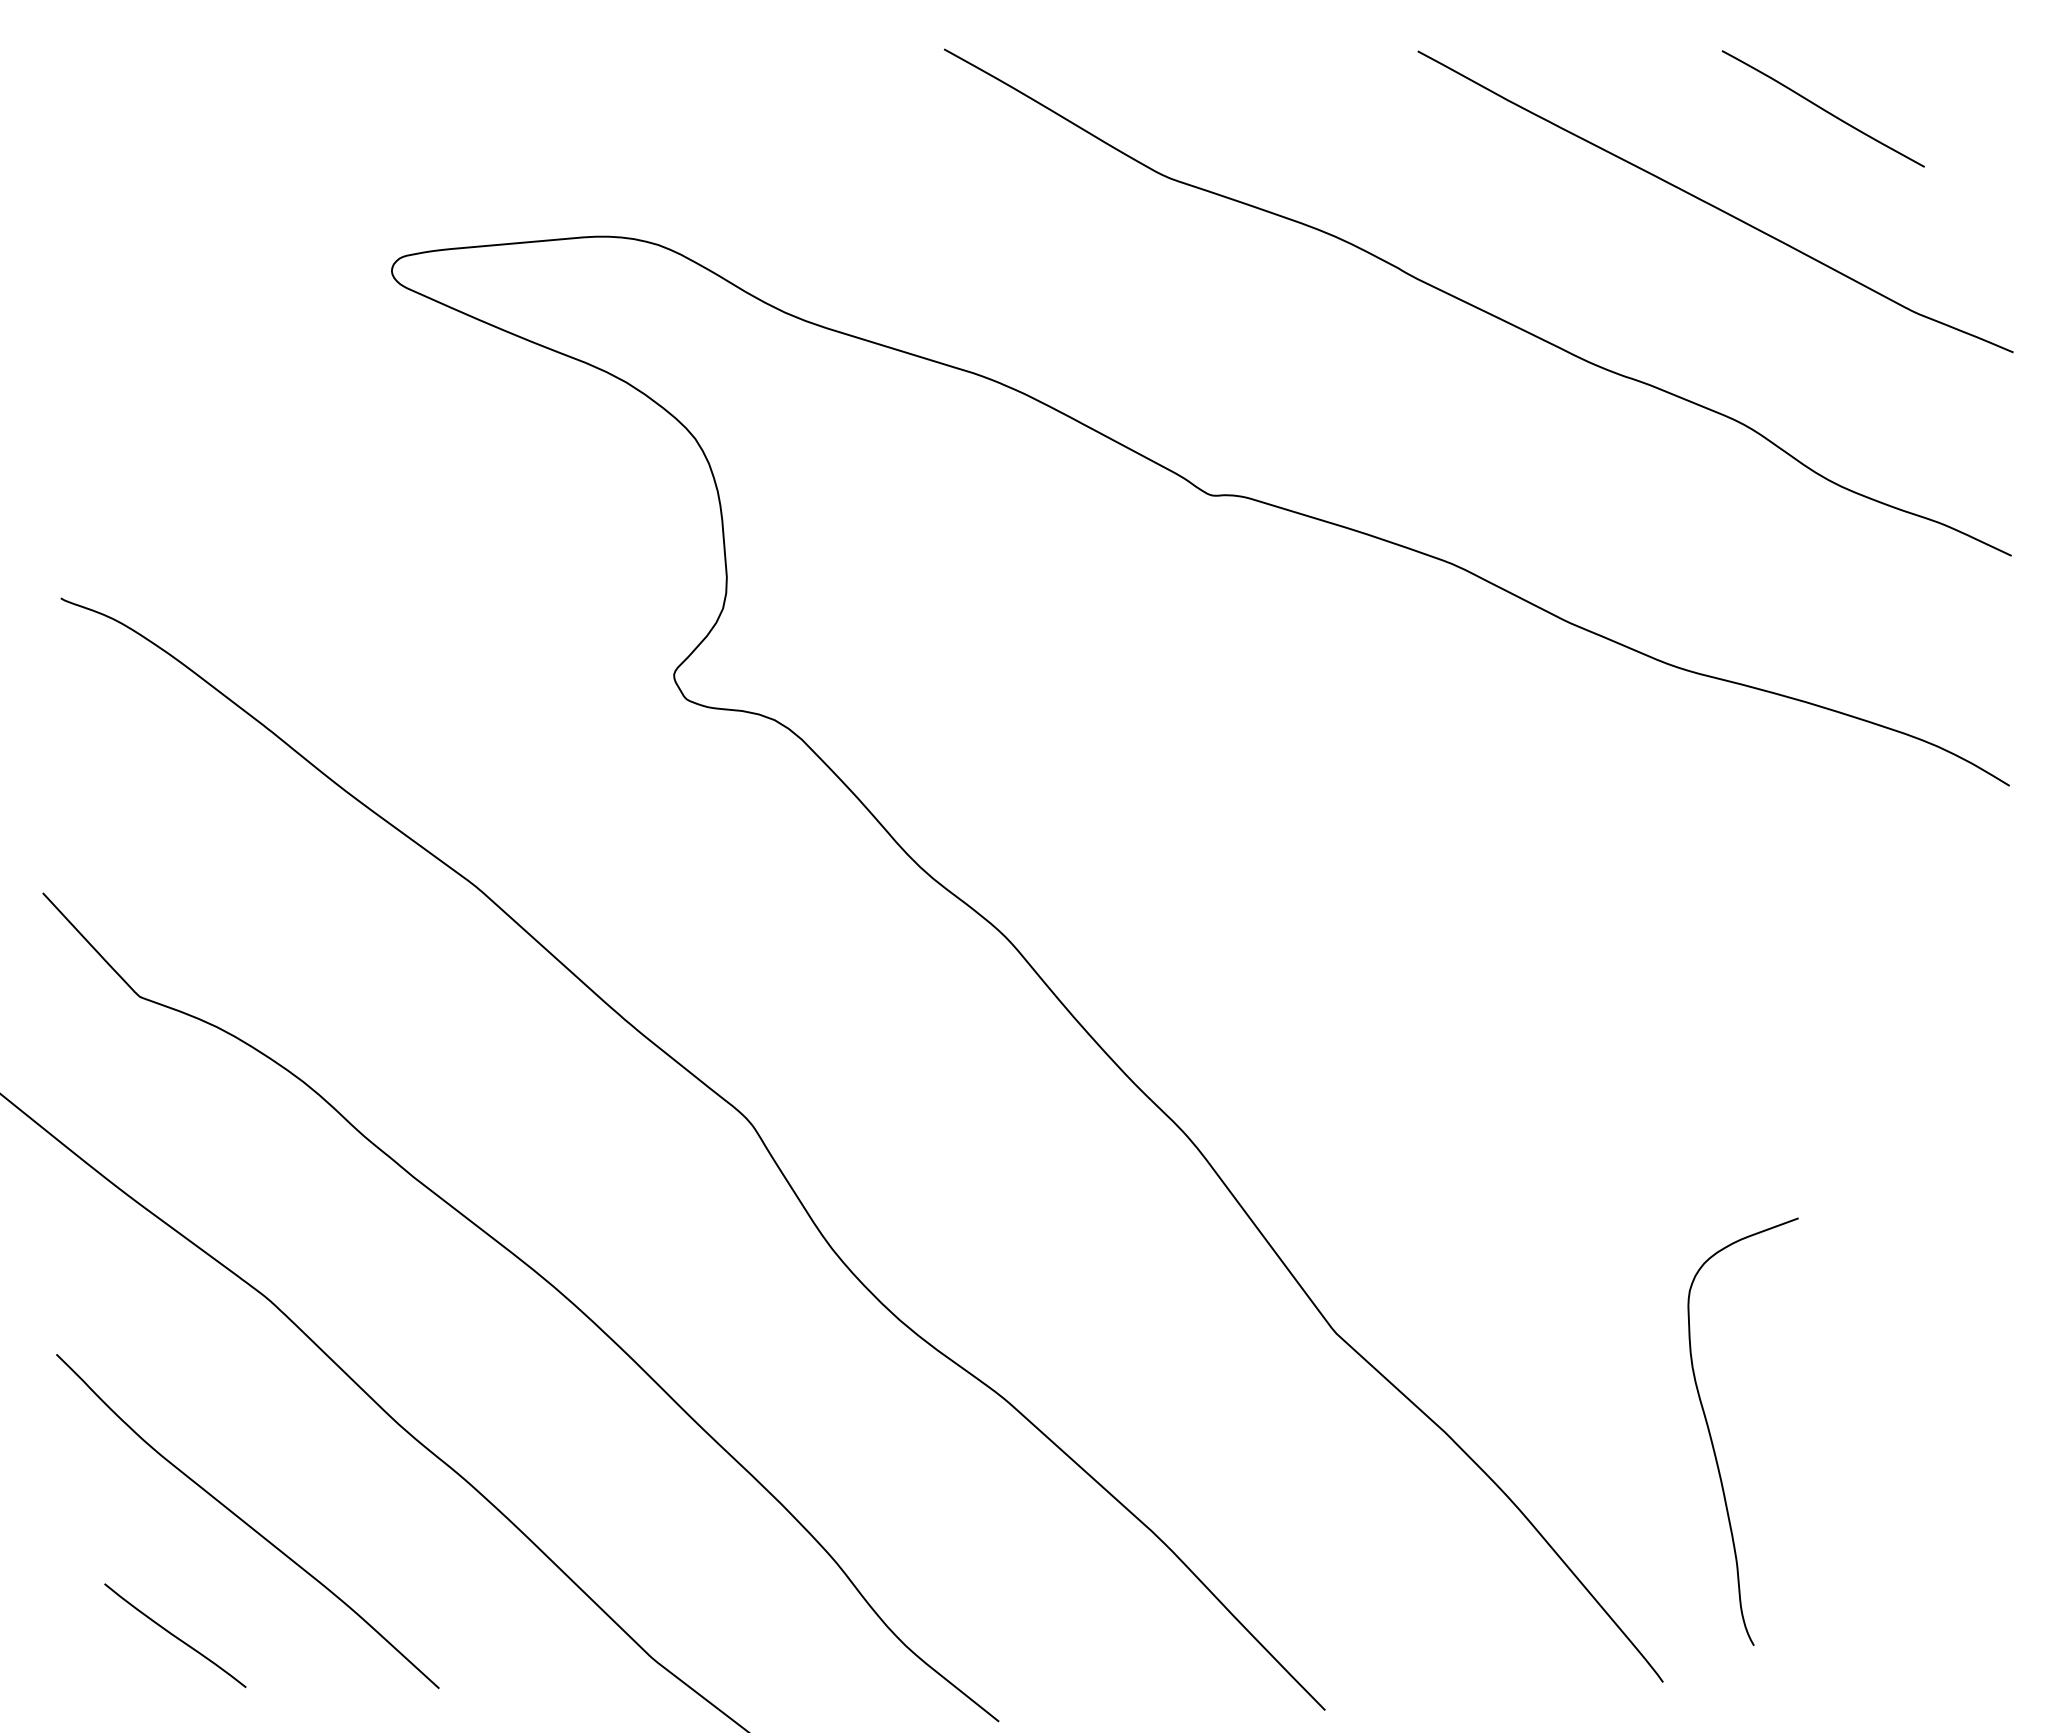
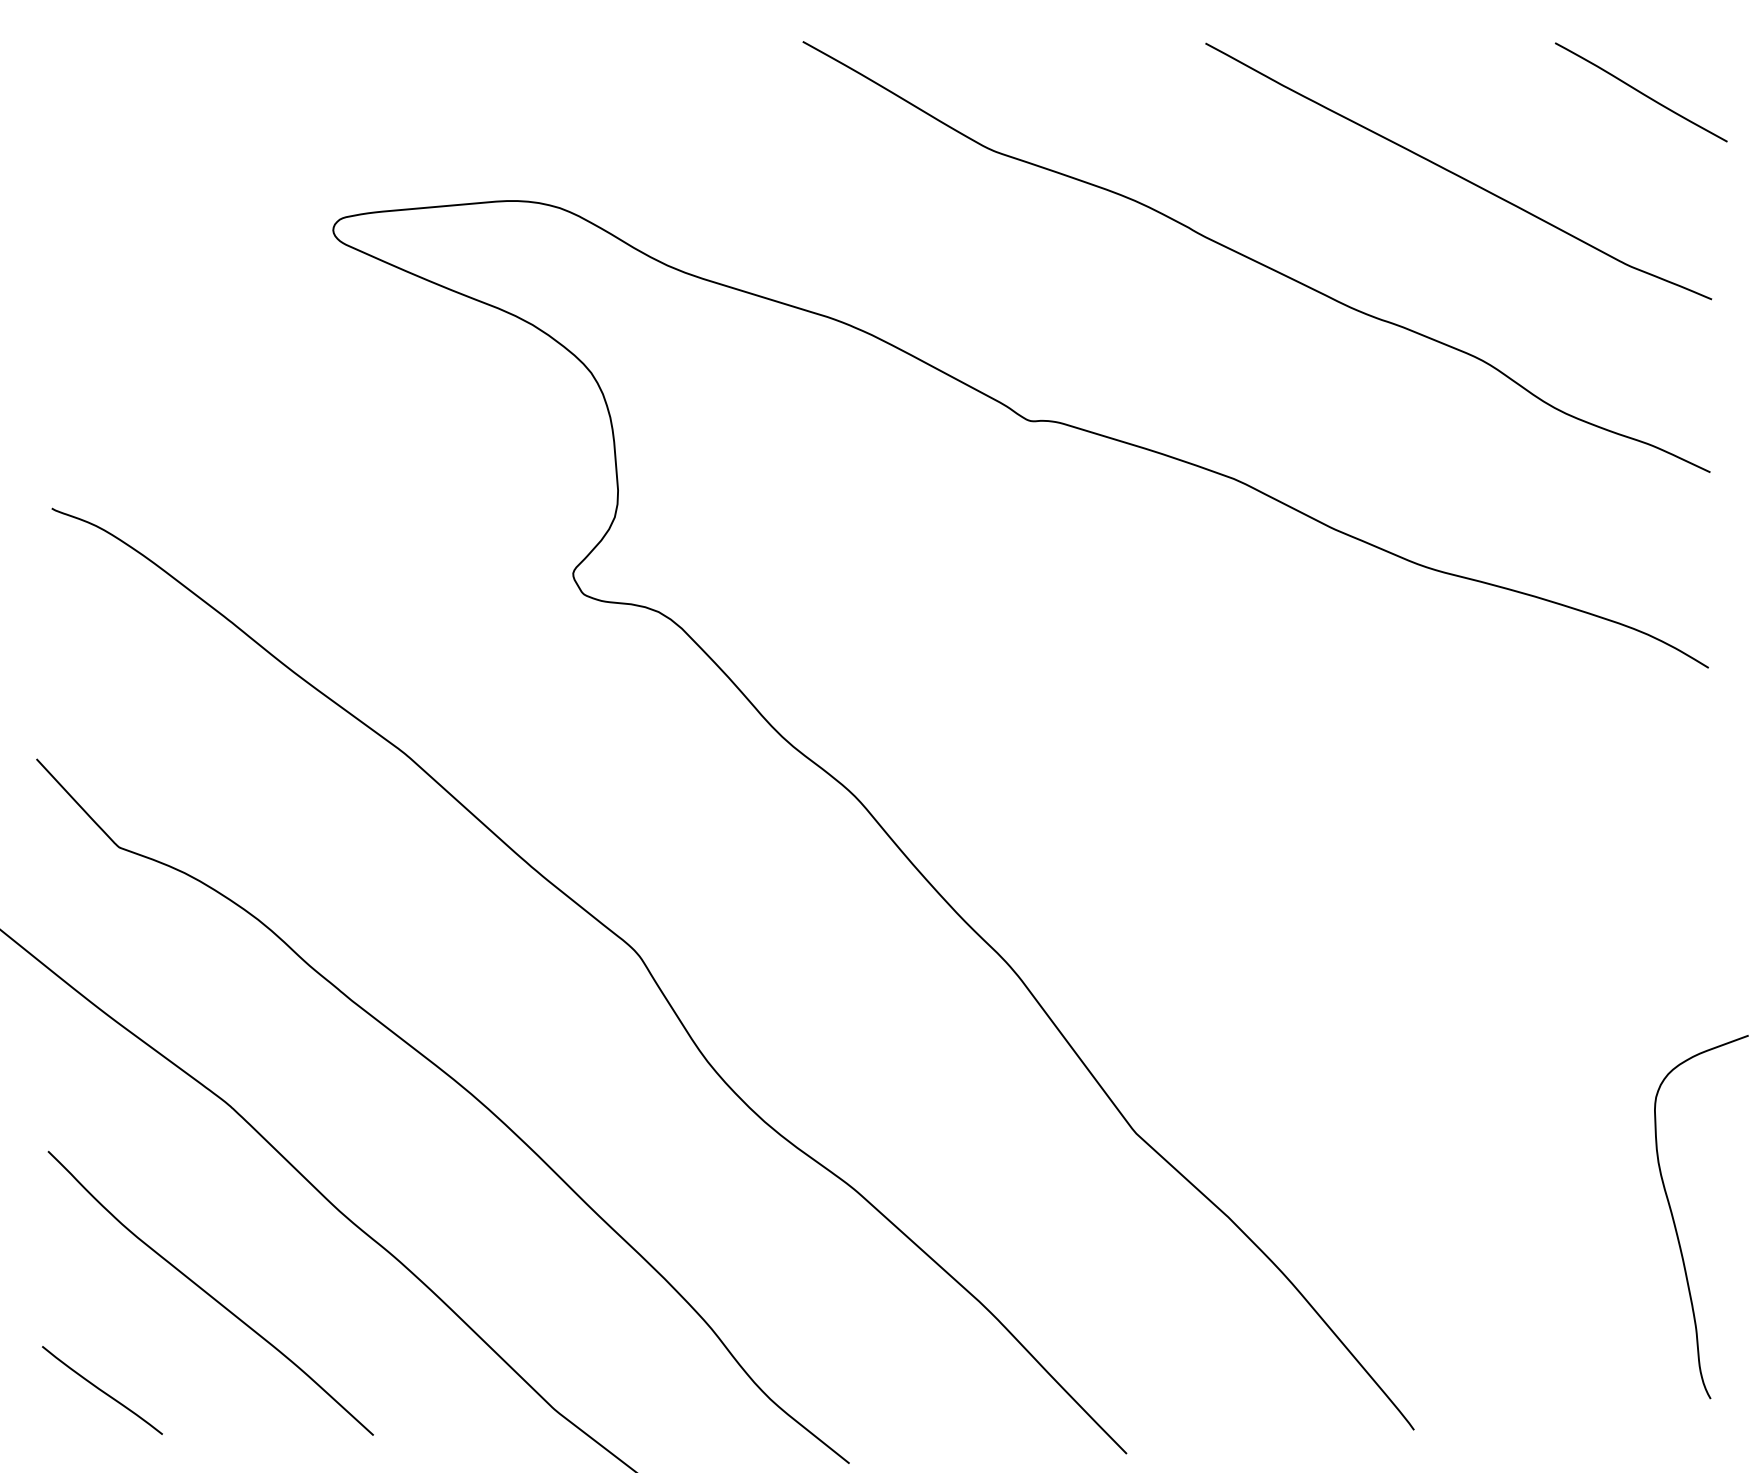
curve: (1822, 108) -> (1640, 92), moved
curve: (1712, 1439) -> (1675, 1223), moved
curve: (175, 1635) -> (102, 1390), moved

